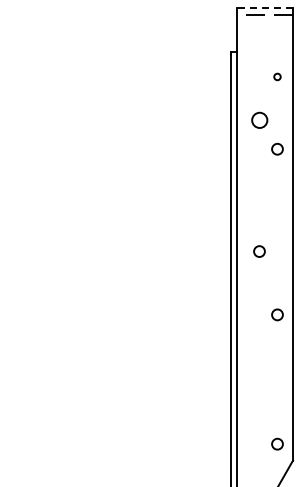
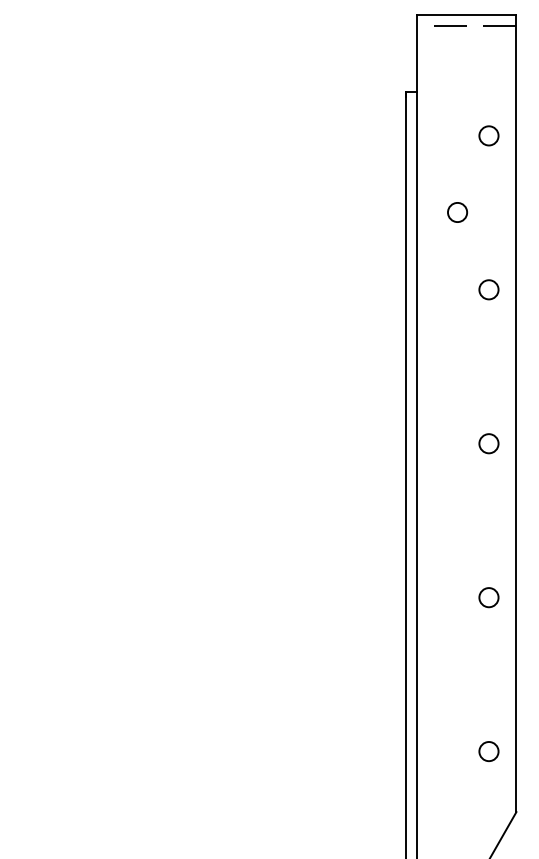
line: (264, 8) -> (466, 15), dashed -> solid
circle: (277, 76) -> (488, 135), size x1.67
circle: (259, 120) -> (457, 212), size x0.71
circle: (277, 149) -> (488, 290), moved
circle: (259, 251) -> (488, 443), moved
circle: (277, 314) -> (488, 596), moved
circle: (277, 443) -> (488, 750), moved

